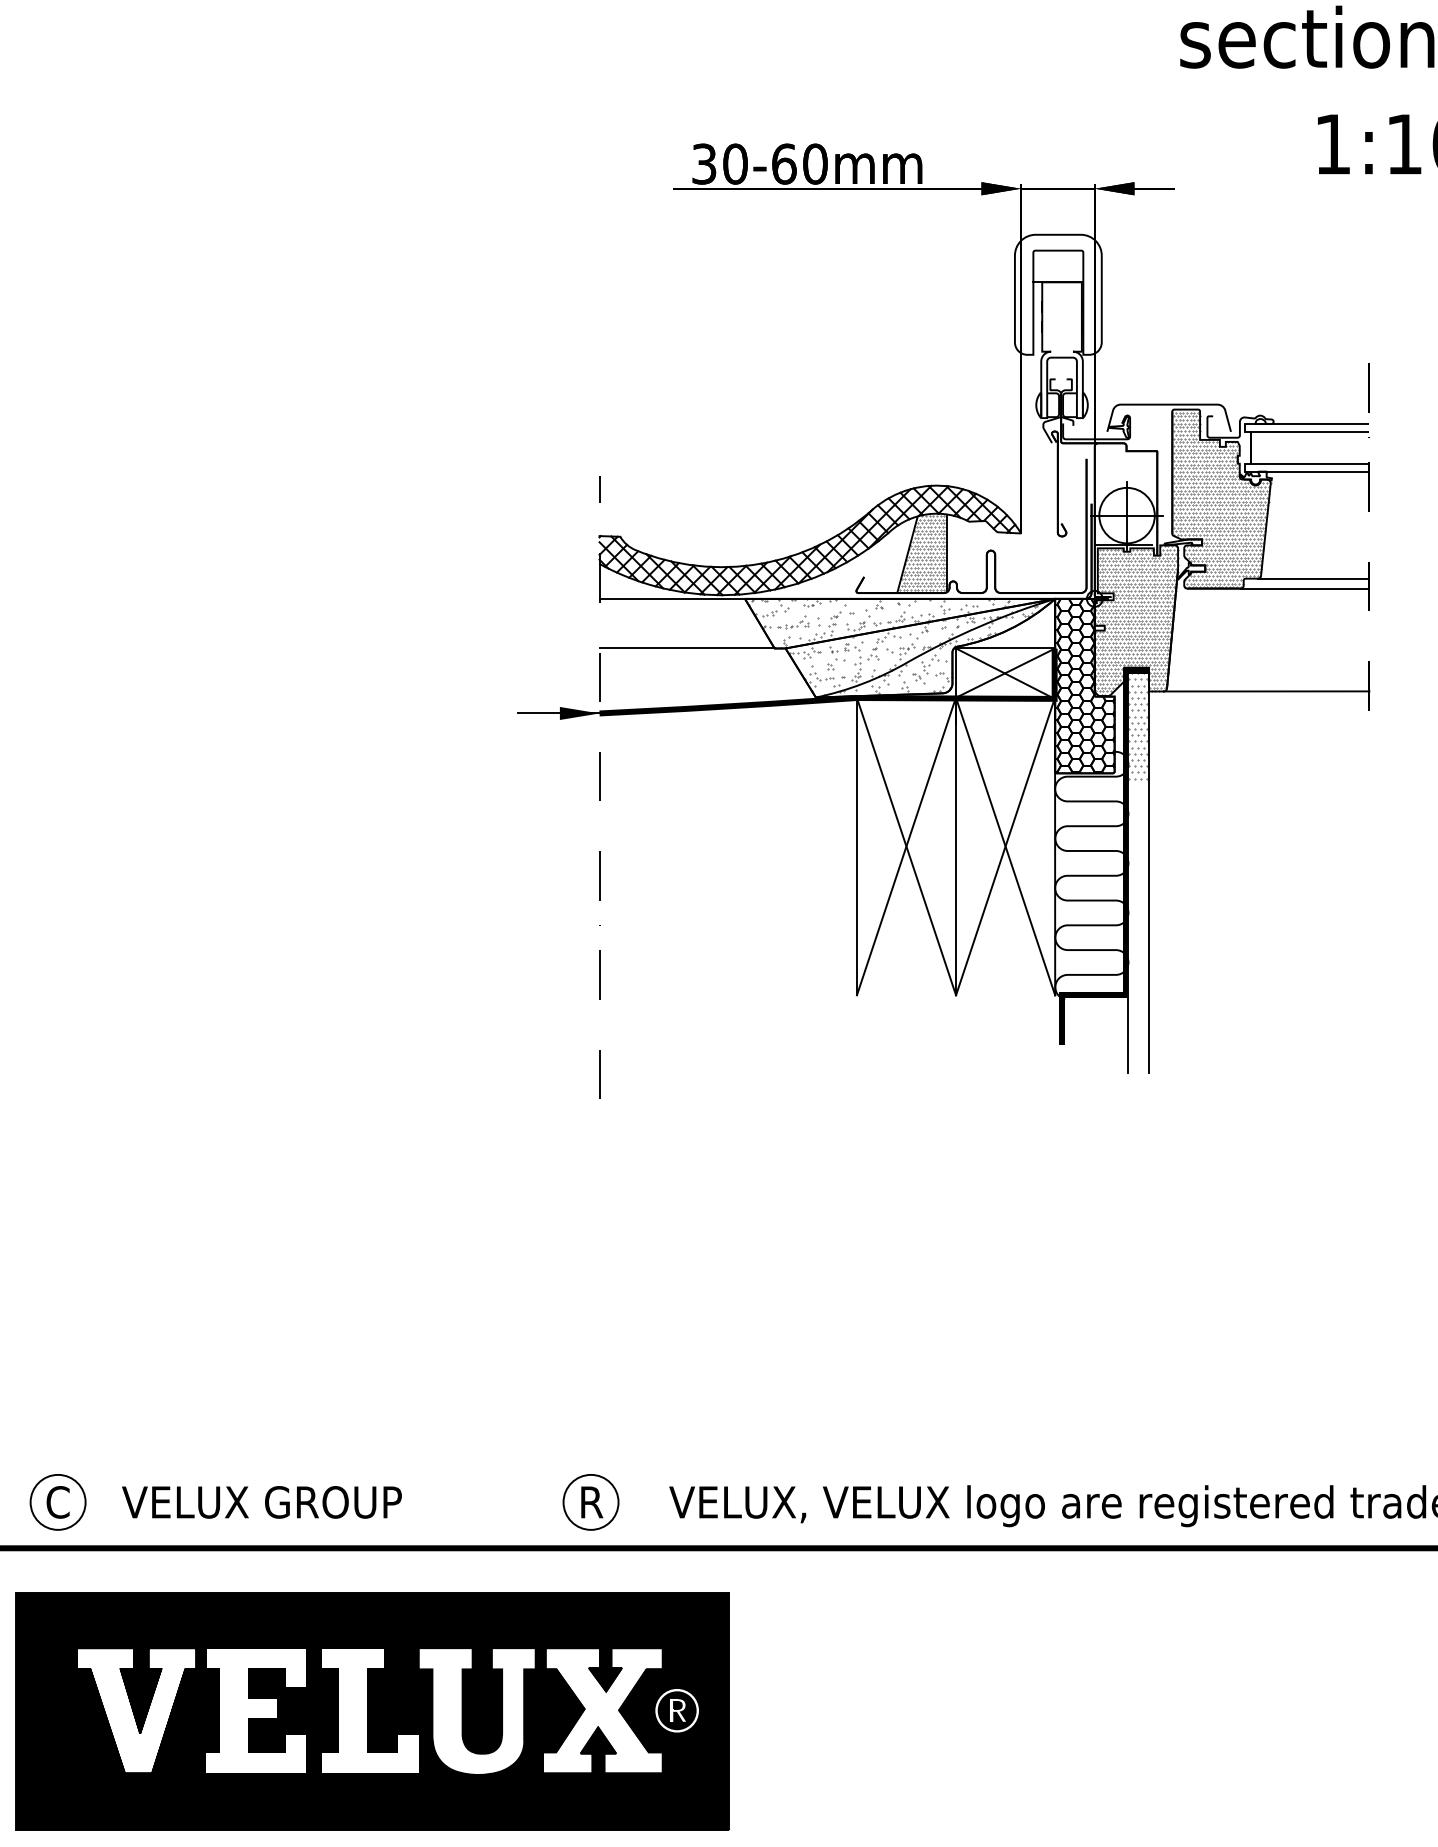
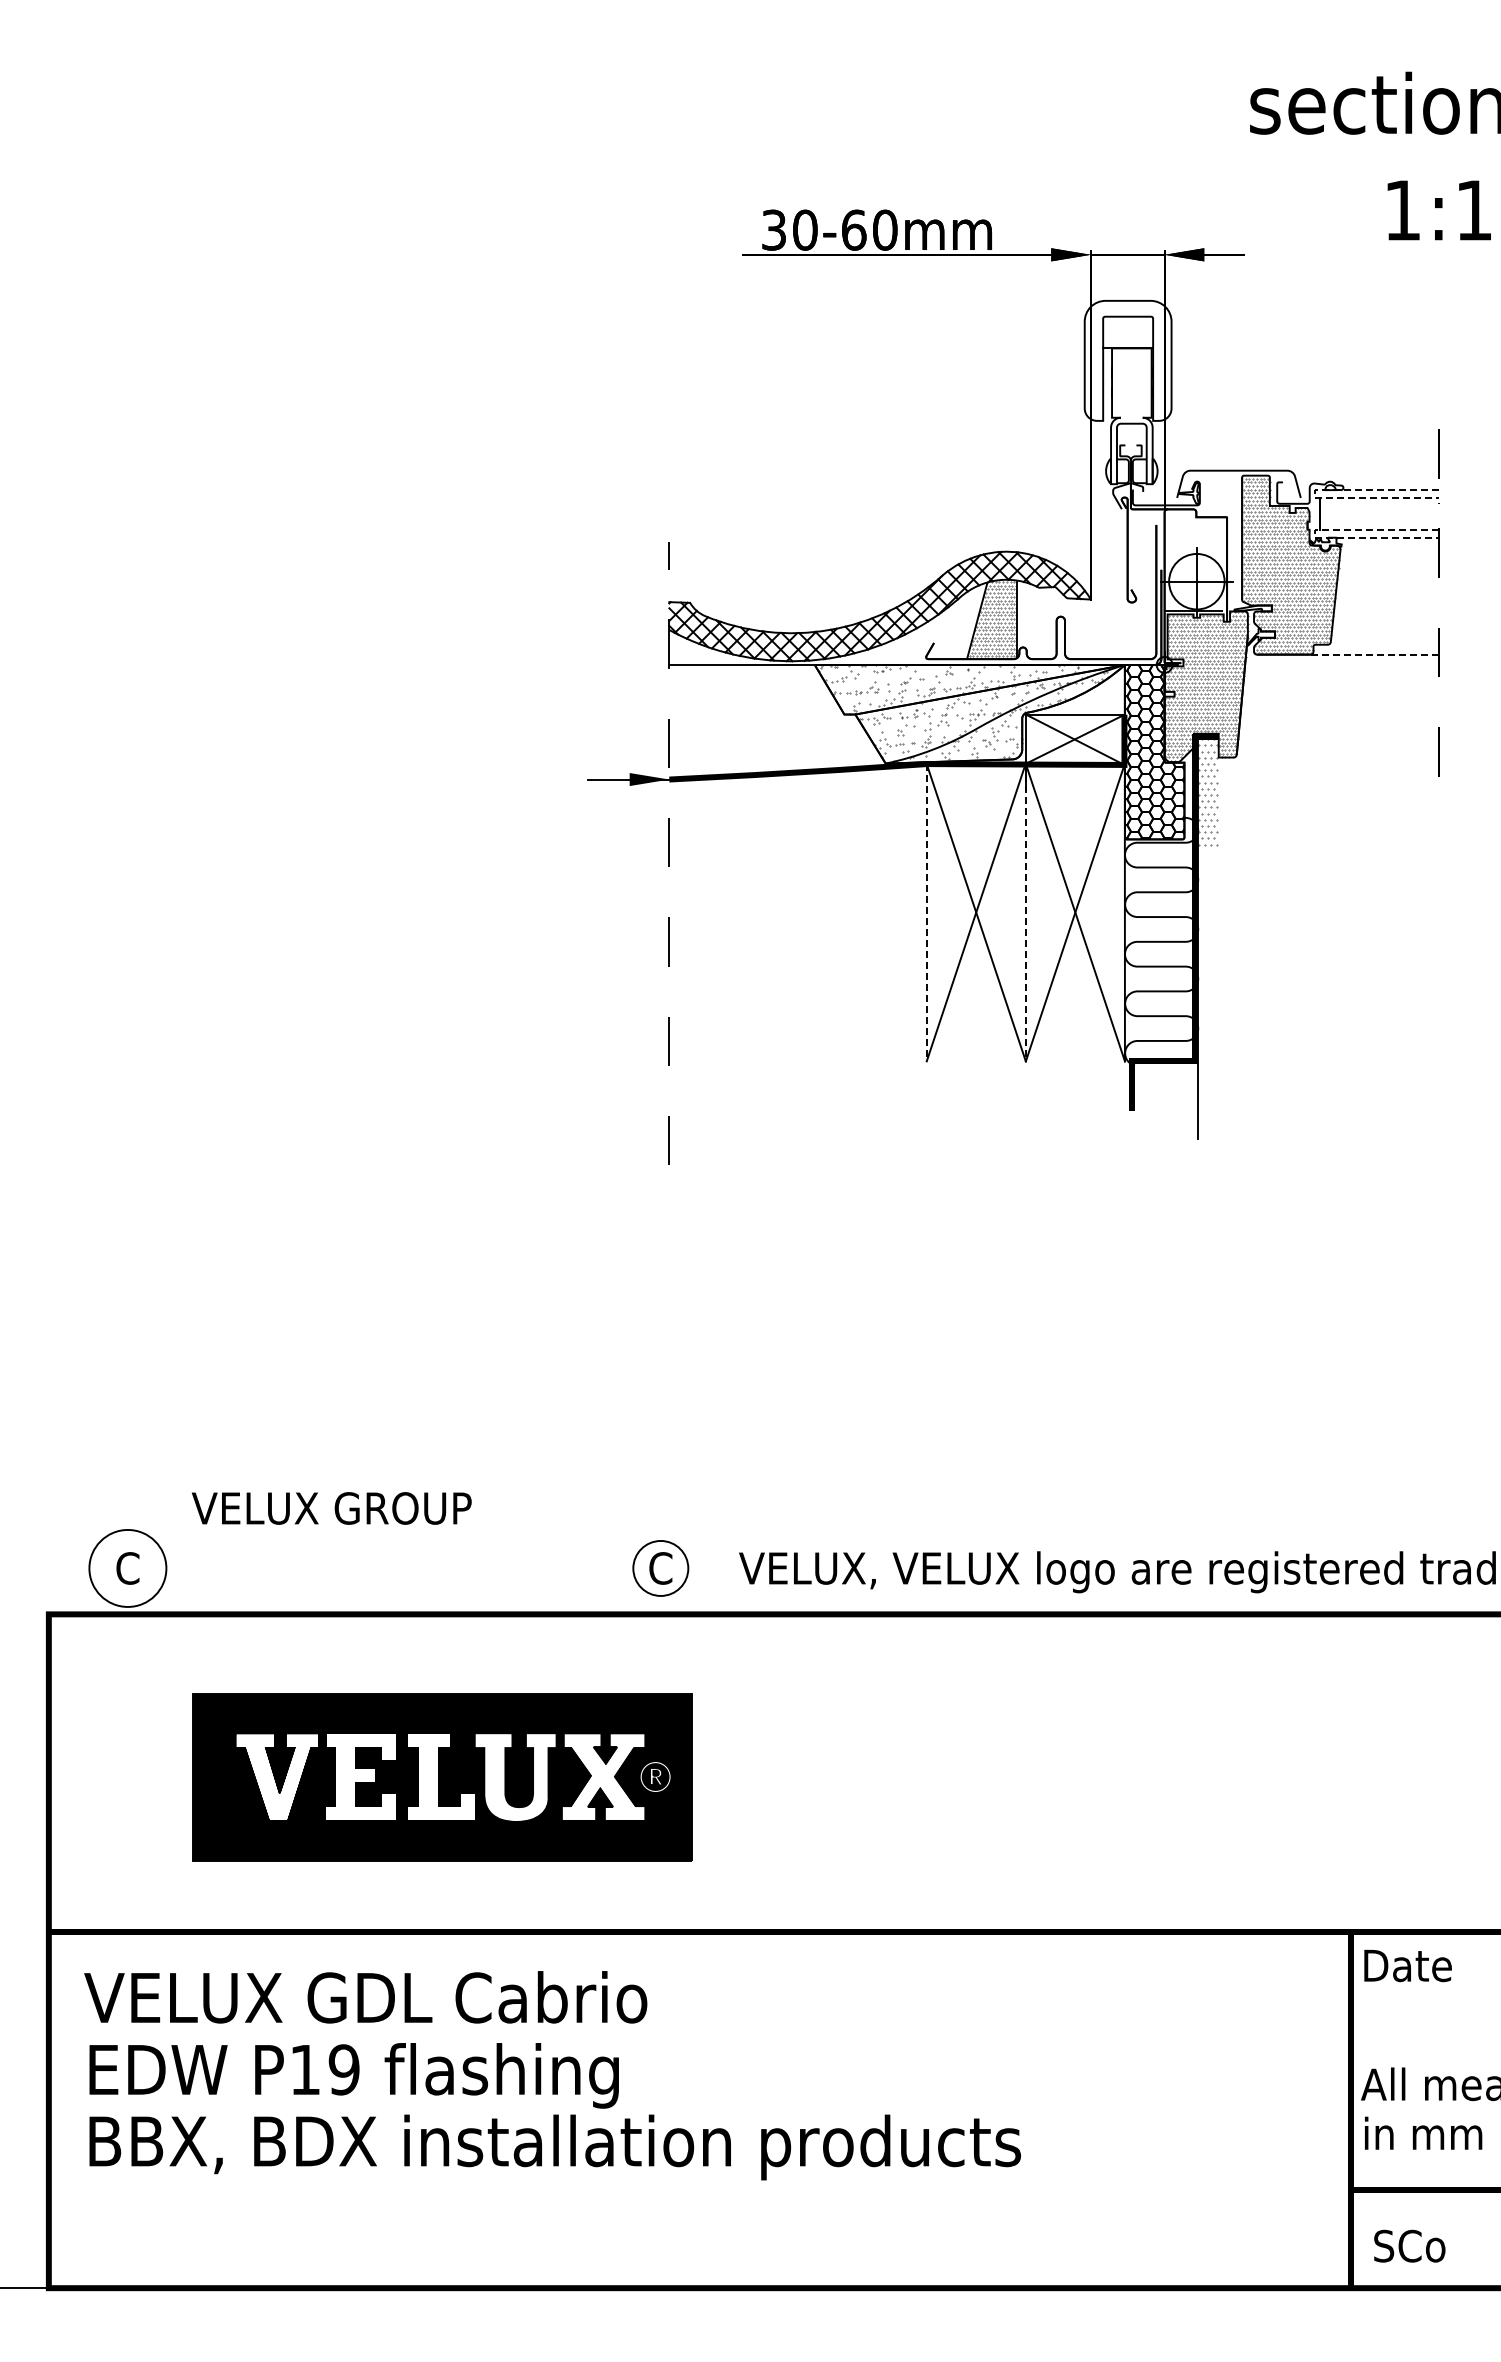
line: (1245, 428) -> (1315, 494), solid -> dashed
line: (1245, 467) -> (1315, 533), solid -> dashed
line: (1313, 578) -> (1383, 644), removed
line: (1304, 588) -> (1374, 654), solid -> dashed
line: (686, 648) -> (756, 714), removed
line: (1266, 691) -> (1336, 757), removed
line: (856, 846) -> (926, 912), solid -> dashed
line: (955, 846) -> (1025, 912), solid -> dashed
line: (1148, 870) -> (1218, 936), removed
circle: (57, 1501) -> (127, 1567), size x1.4
text: (261, 1502) -> (331, 1508), moved
text: (590, 1502) -> (660, 1568), R -> C
part: (372, 1711) -> (442, 1777), size x0.7

